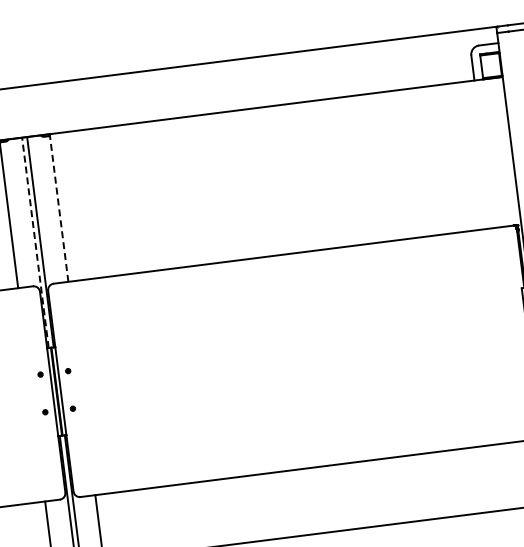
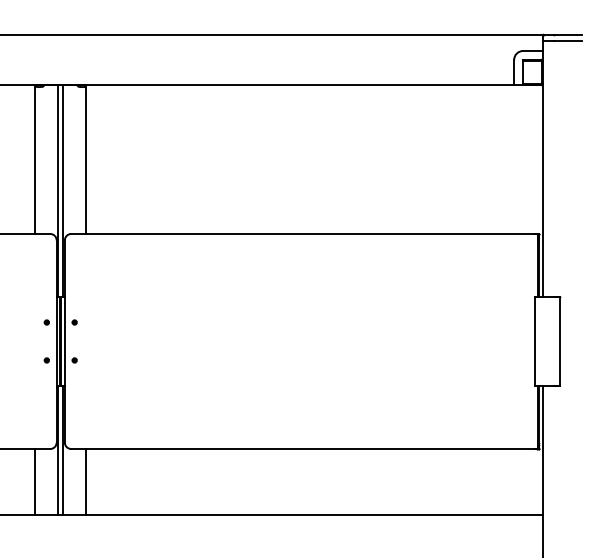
line: (59, 207) -> (86, 159), dashed -> solid
line: (35, 242) -> (58, 190), dashed -> solid

